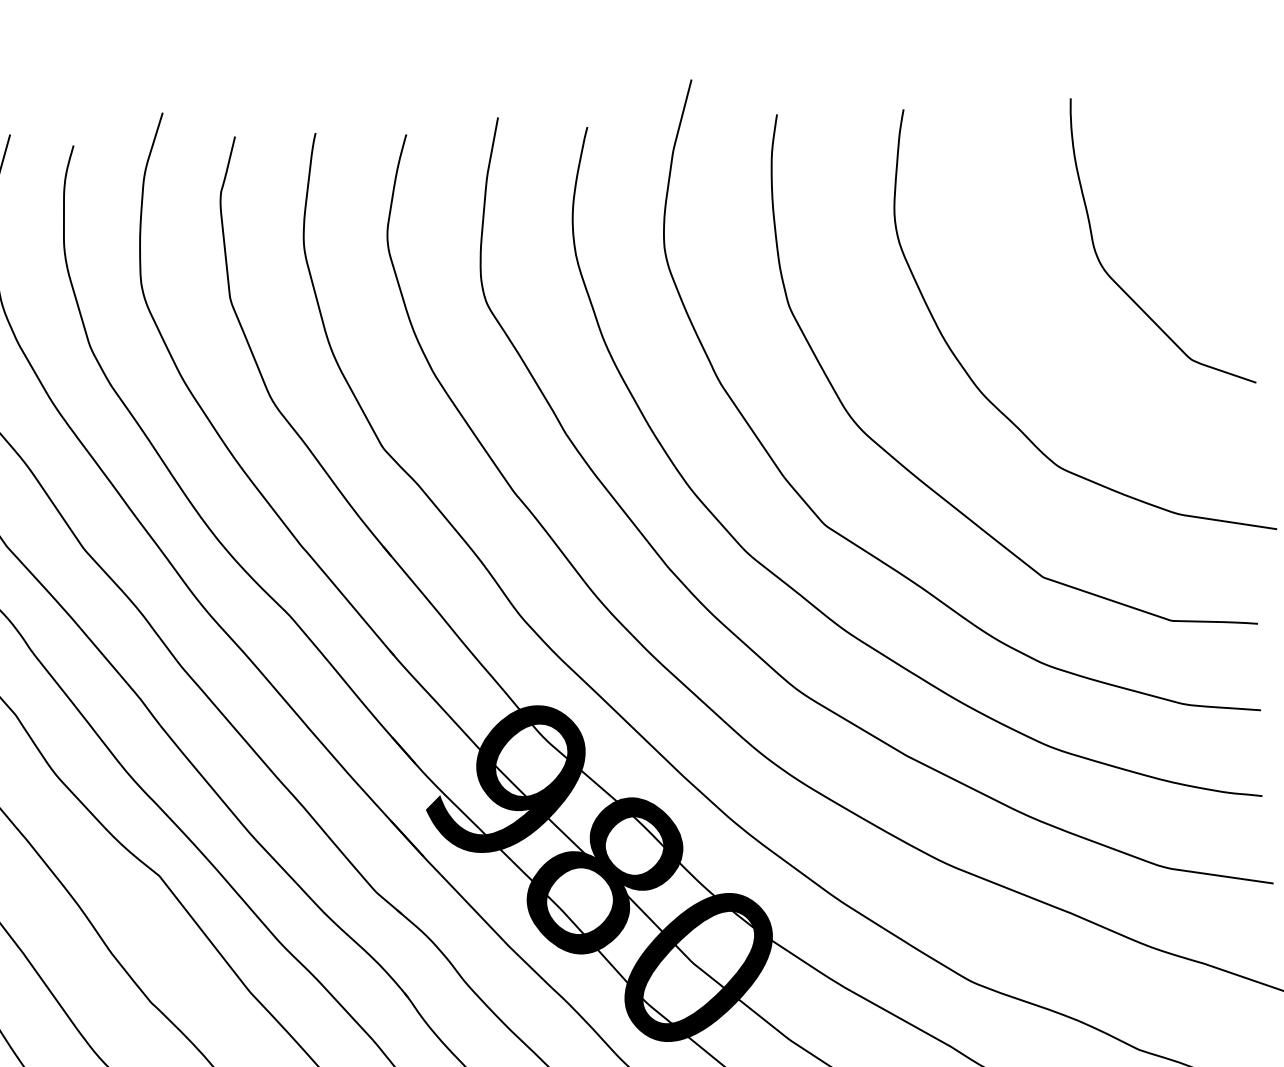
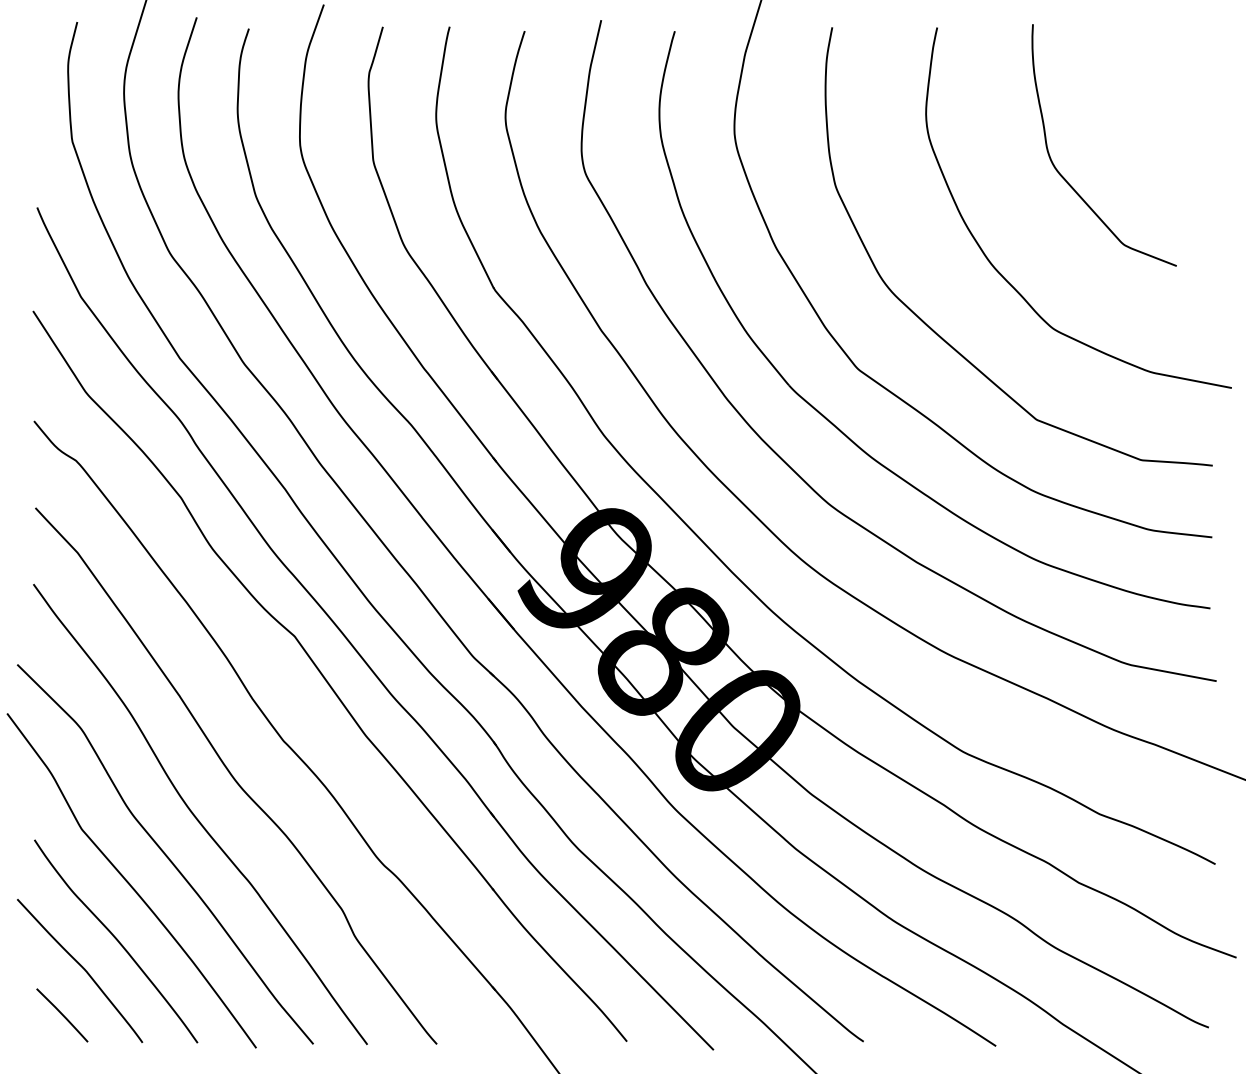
curve: (1118, 283) -> (1066, 179), moved

